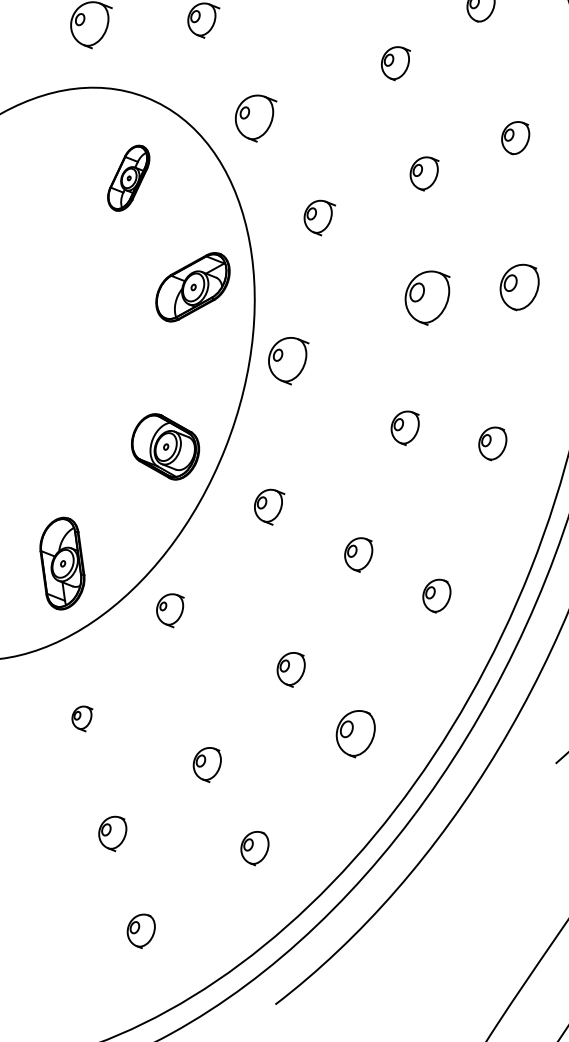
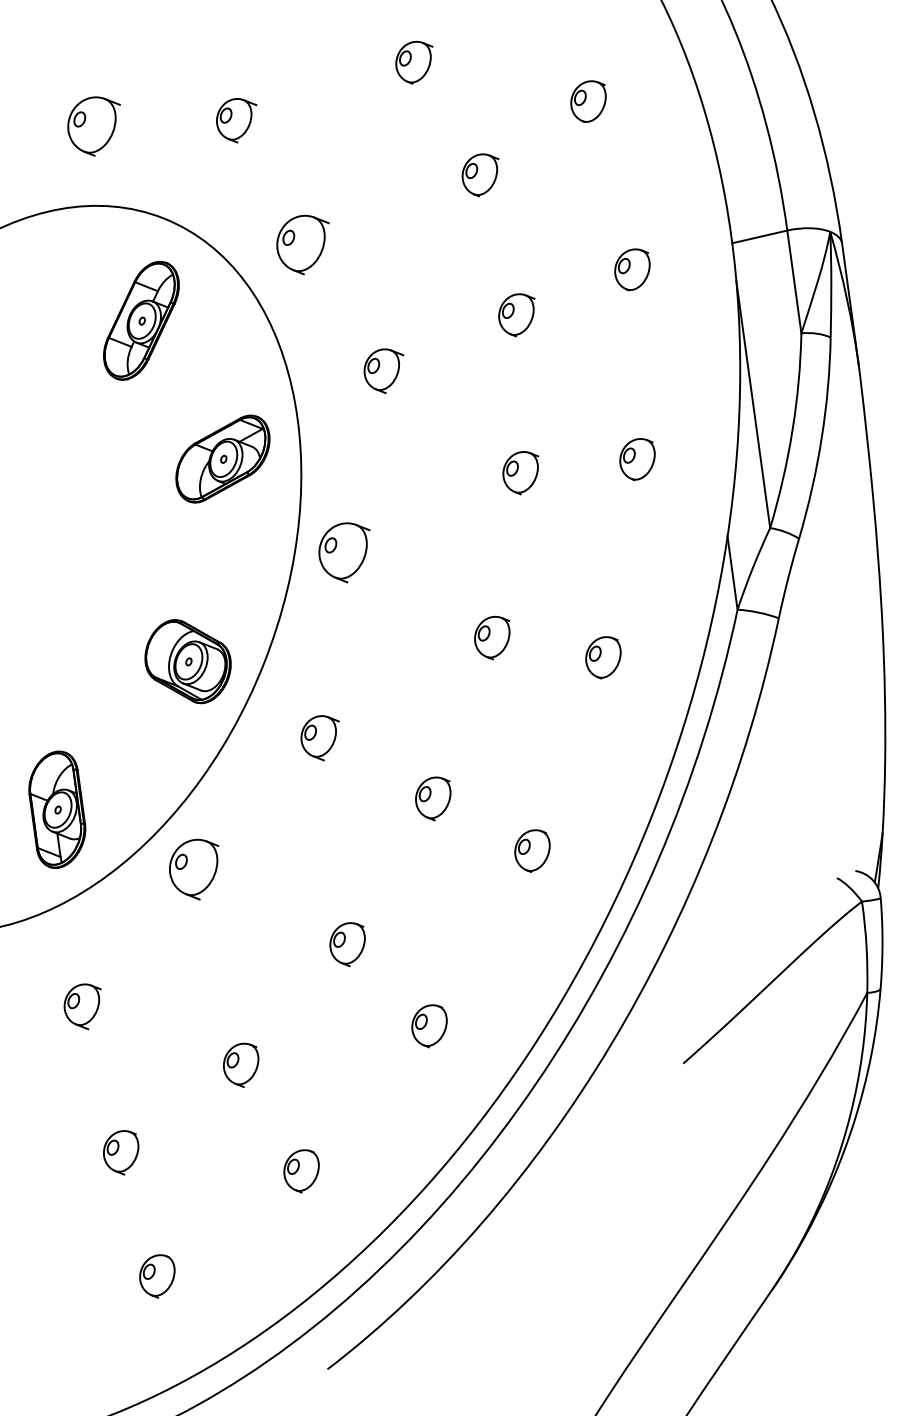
part: (128, 178) -> (141, 320), size x1.43
part: (519, 287) -> (637, 459), size x0.71
part: (427, 298) -> (520, 473), size x0.62
part: (170, 610) -> (194, 869), size x1.43
part: (82, 718) -> (82, 1006), size x1.43
part: (355, 734) -> (429, 1026), size x0.71

